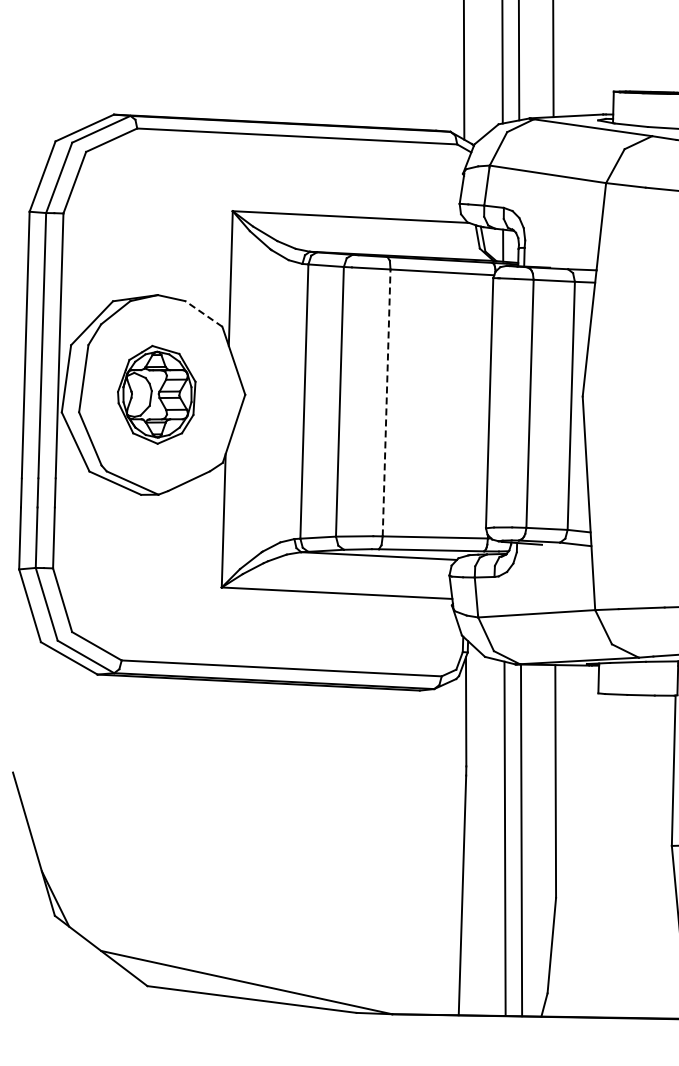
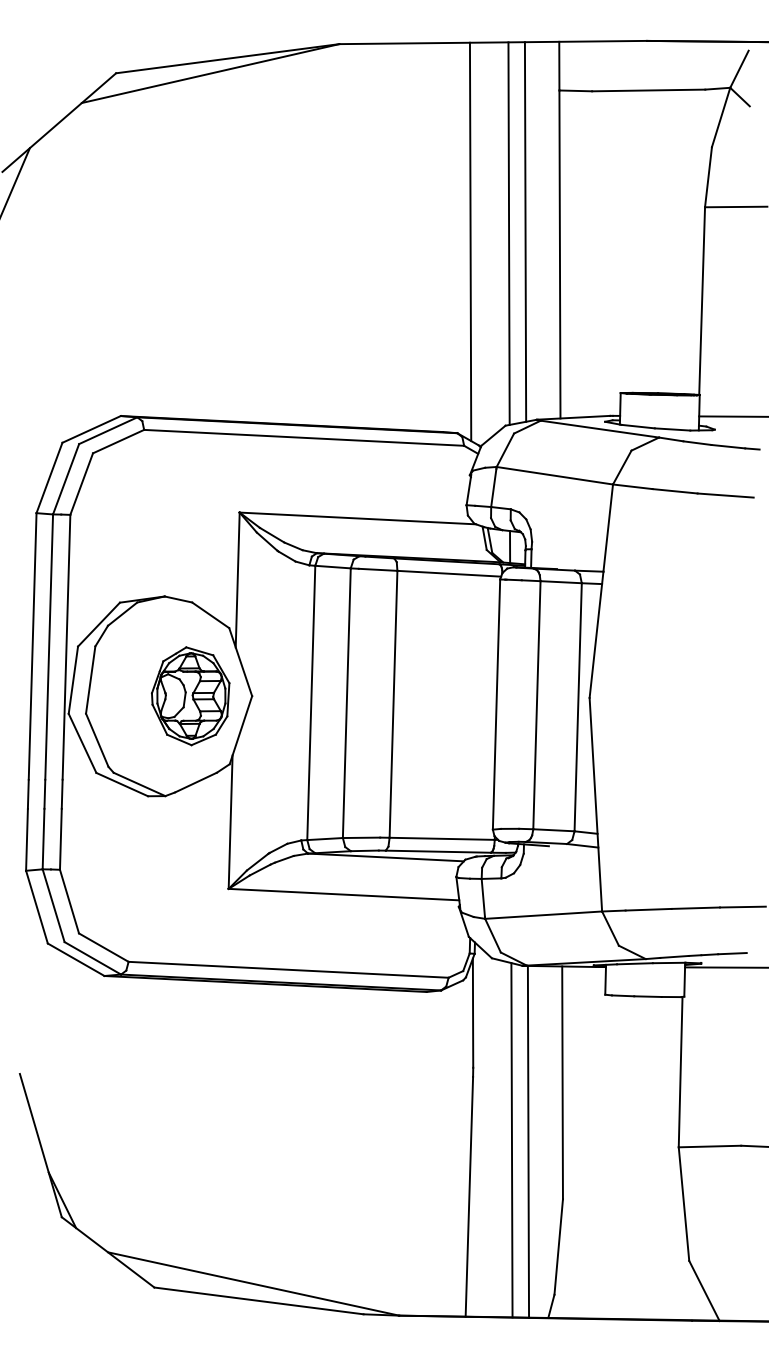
line: (203, 314) -> (210, 615), dashed -> solid
part: (156, 395) -> (190, 696), moved
line: (386, 403) -> (393, 704), dashed -> solid

